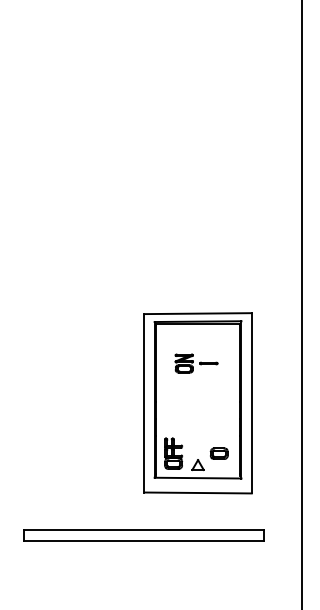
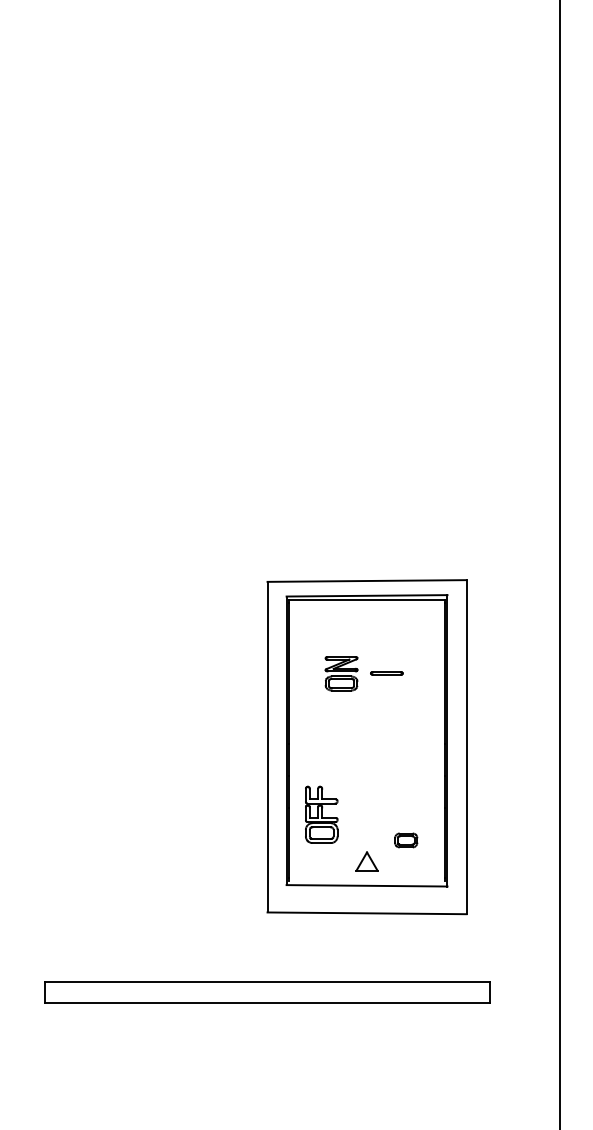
part: (173, 453) -> (321, 814), moved
part: (218, 453) -> (404, 840), size x0.7

